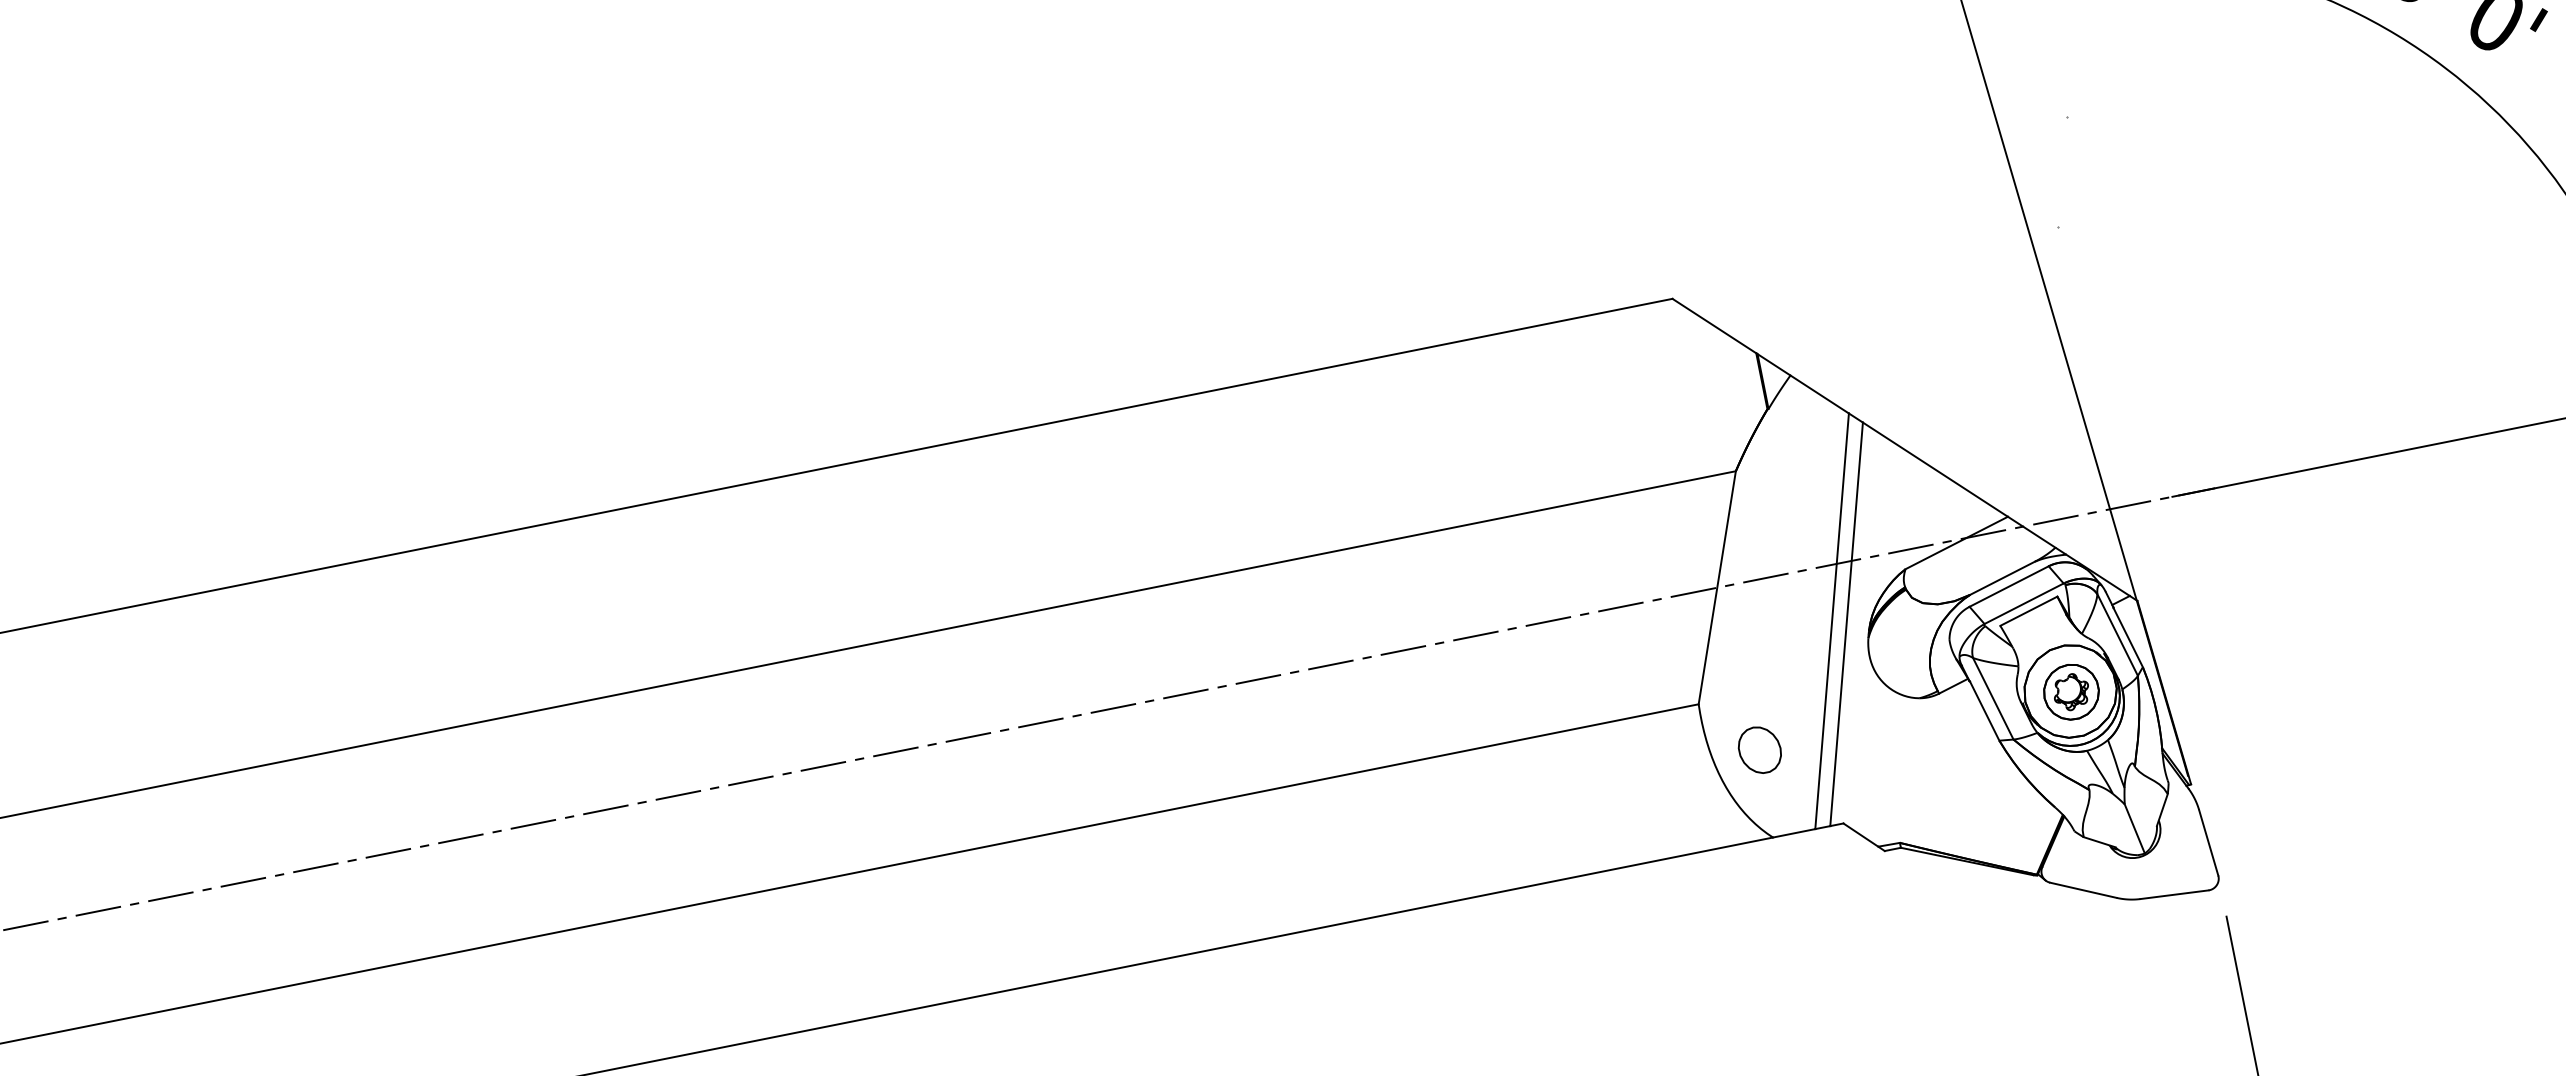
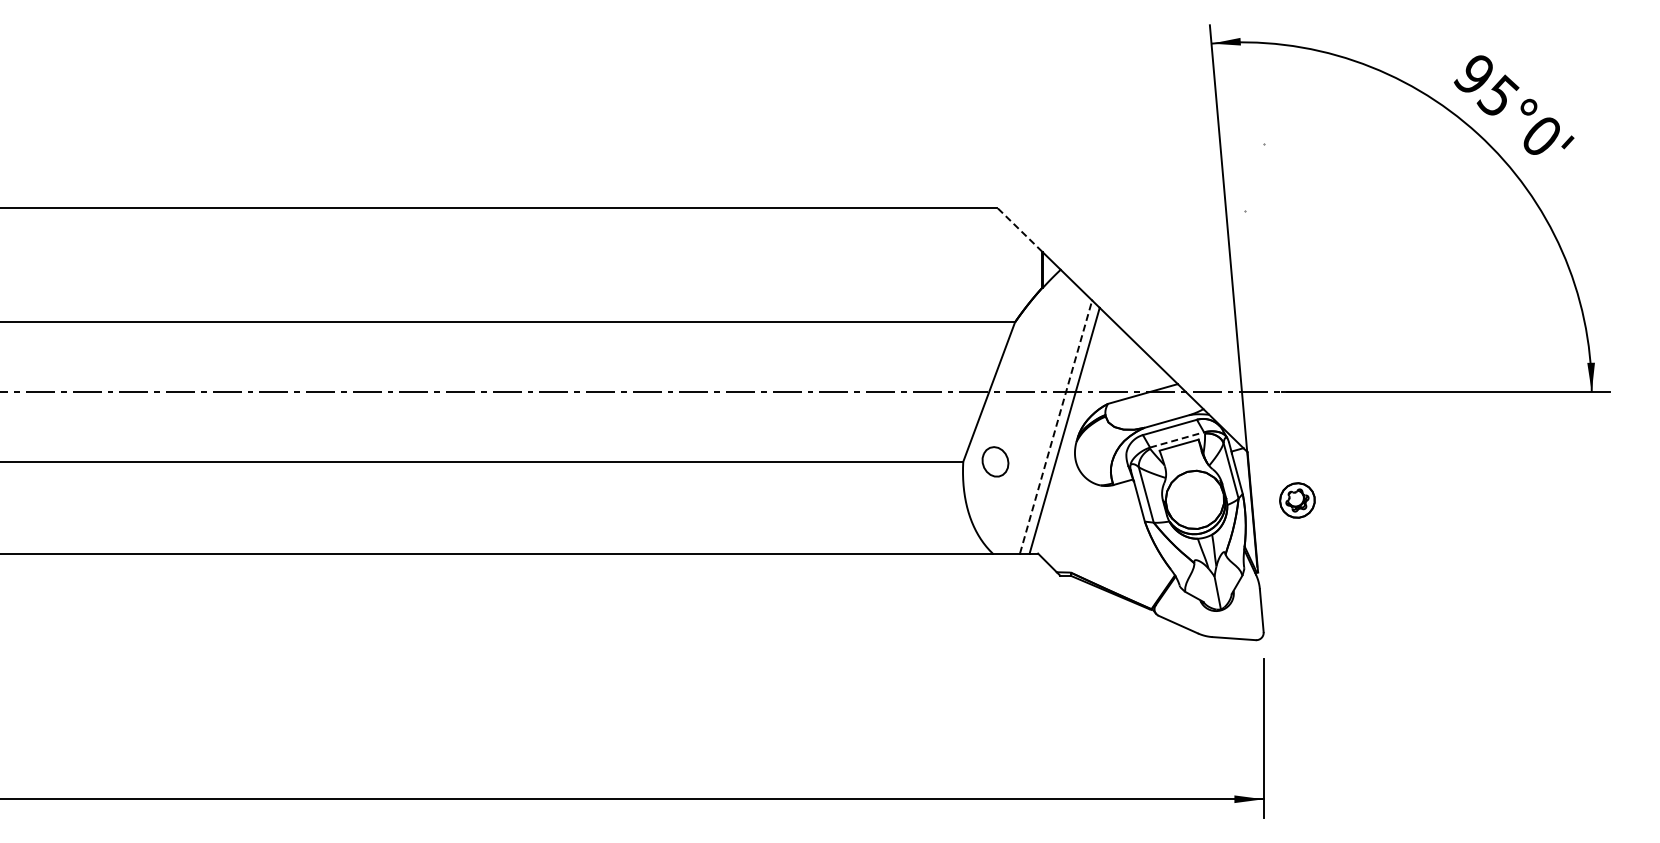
line: (1713, 325) -> (1019, 229), solid -> dashed
line: (2024, 602) -> (1177, 439), solid -> dashed
line: (1832, 621) -> (1056, 427), solid -> dashed
part: (2071, 692) -> (1297, 500), moved
part: (1759, 749) -> (995, 461), moved

